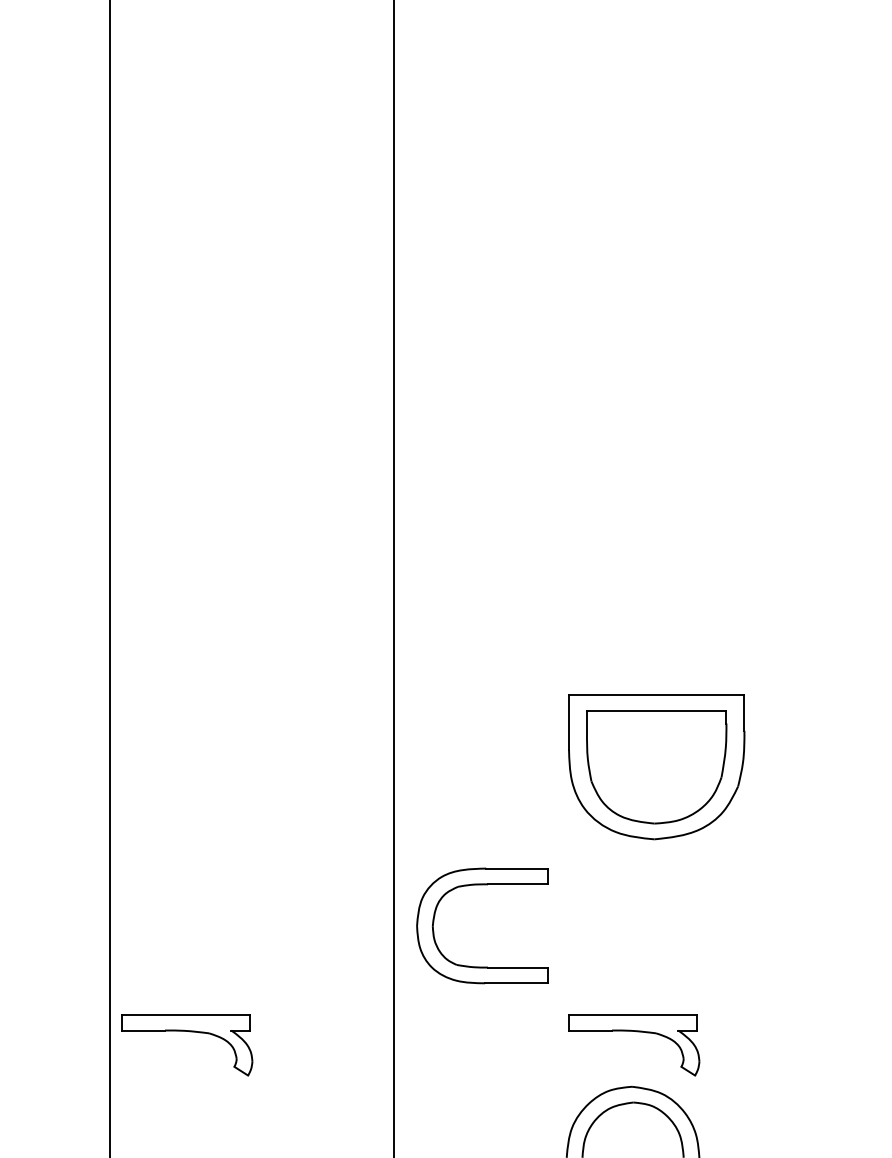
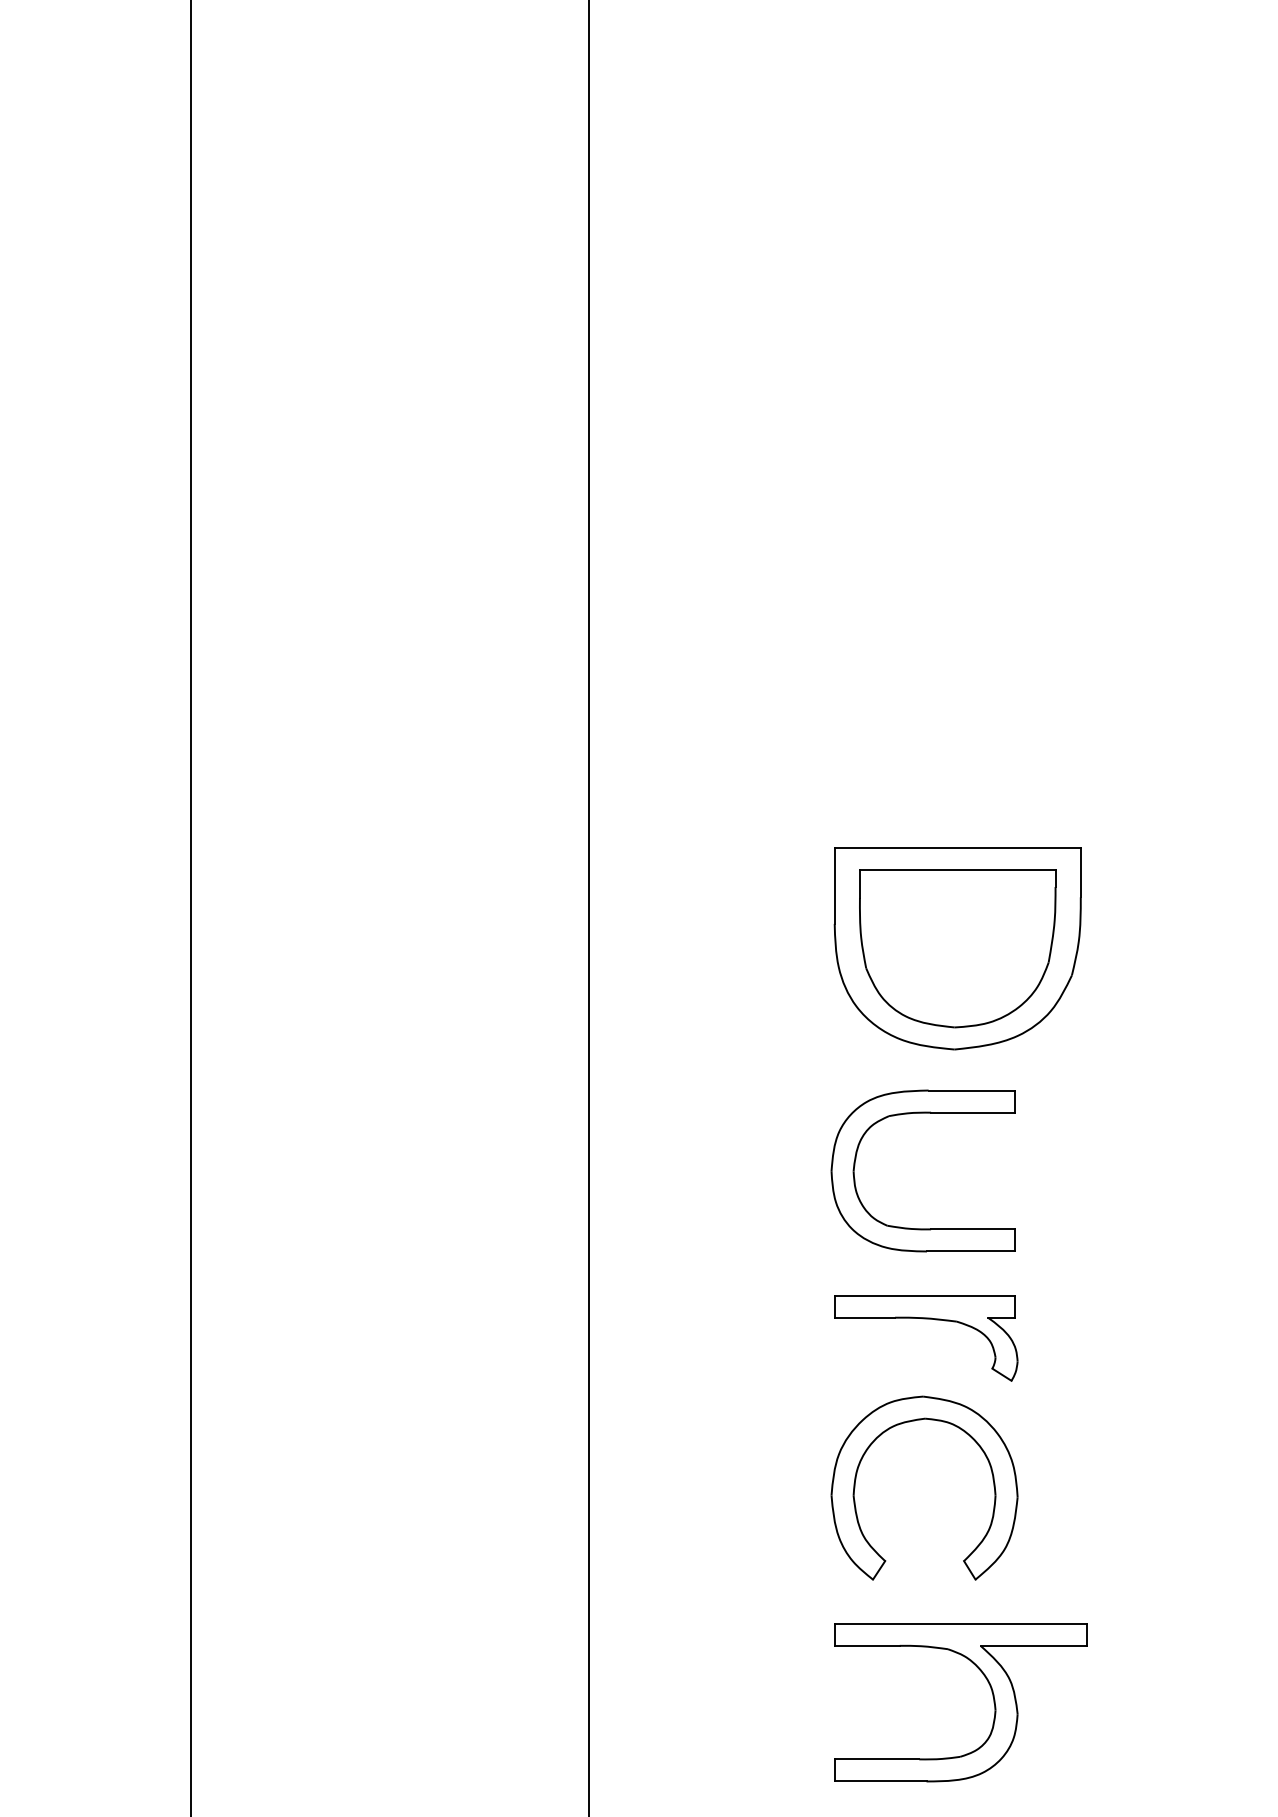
part: (481, 884) -> (922, 1113), moved
part: (187, 1031) -> (299, 1319), removed

